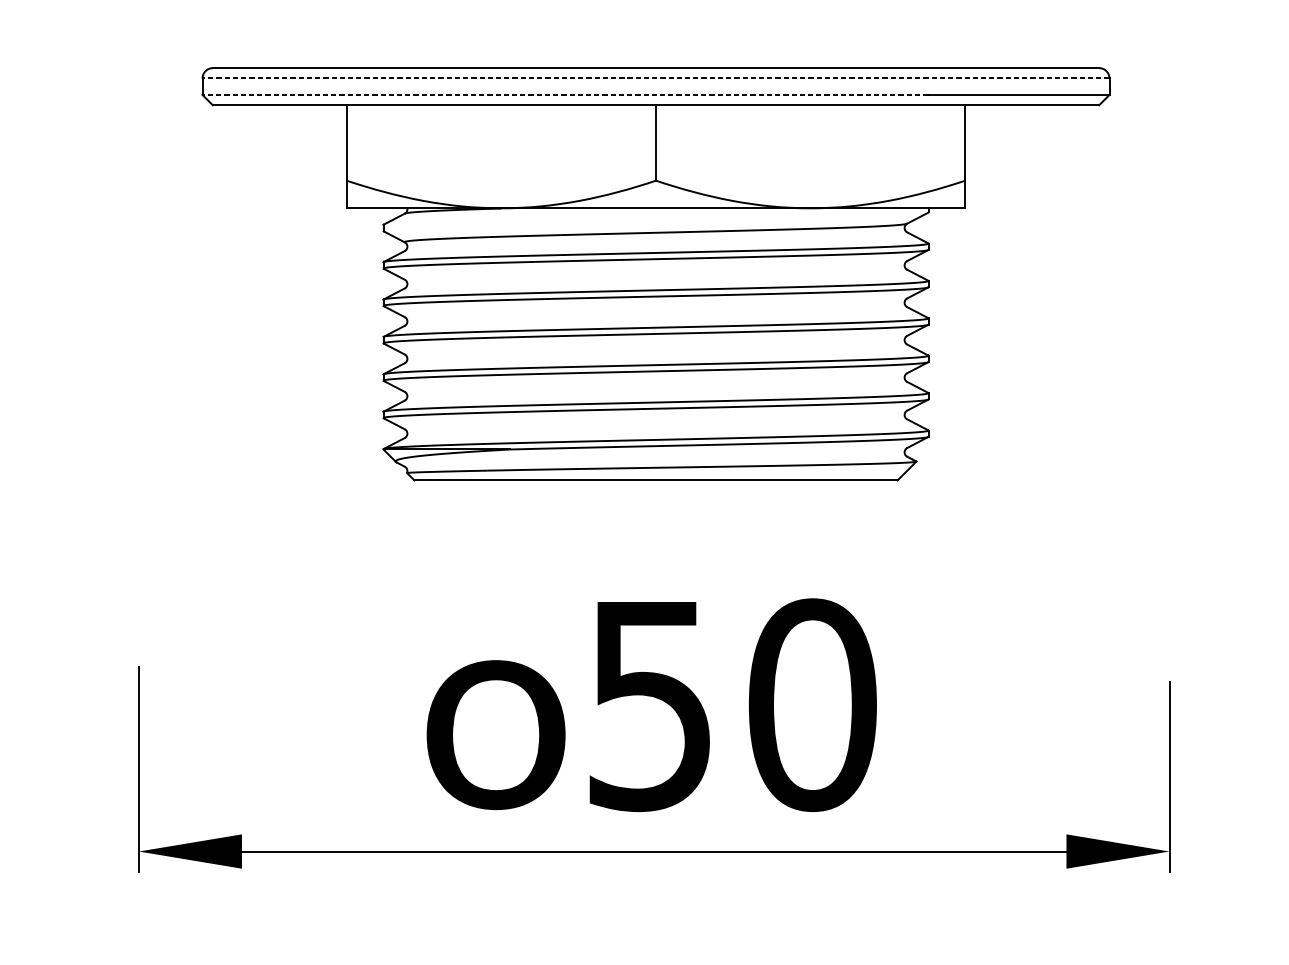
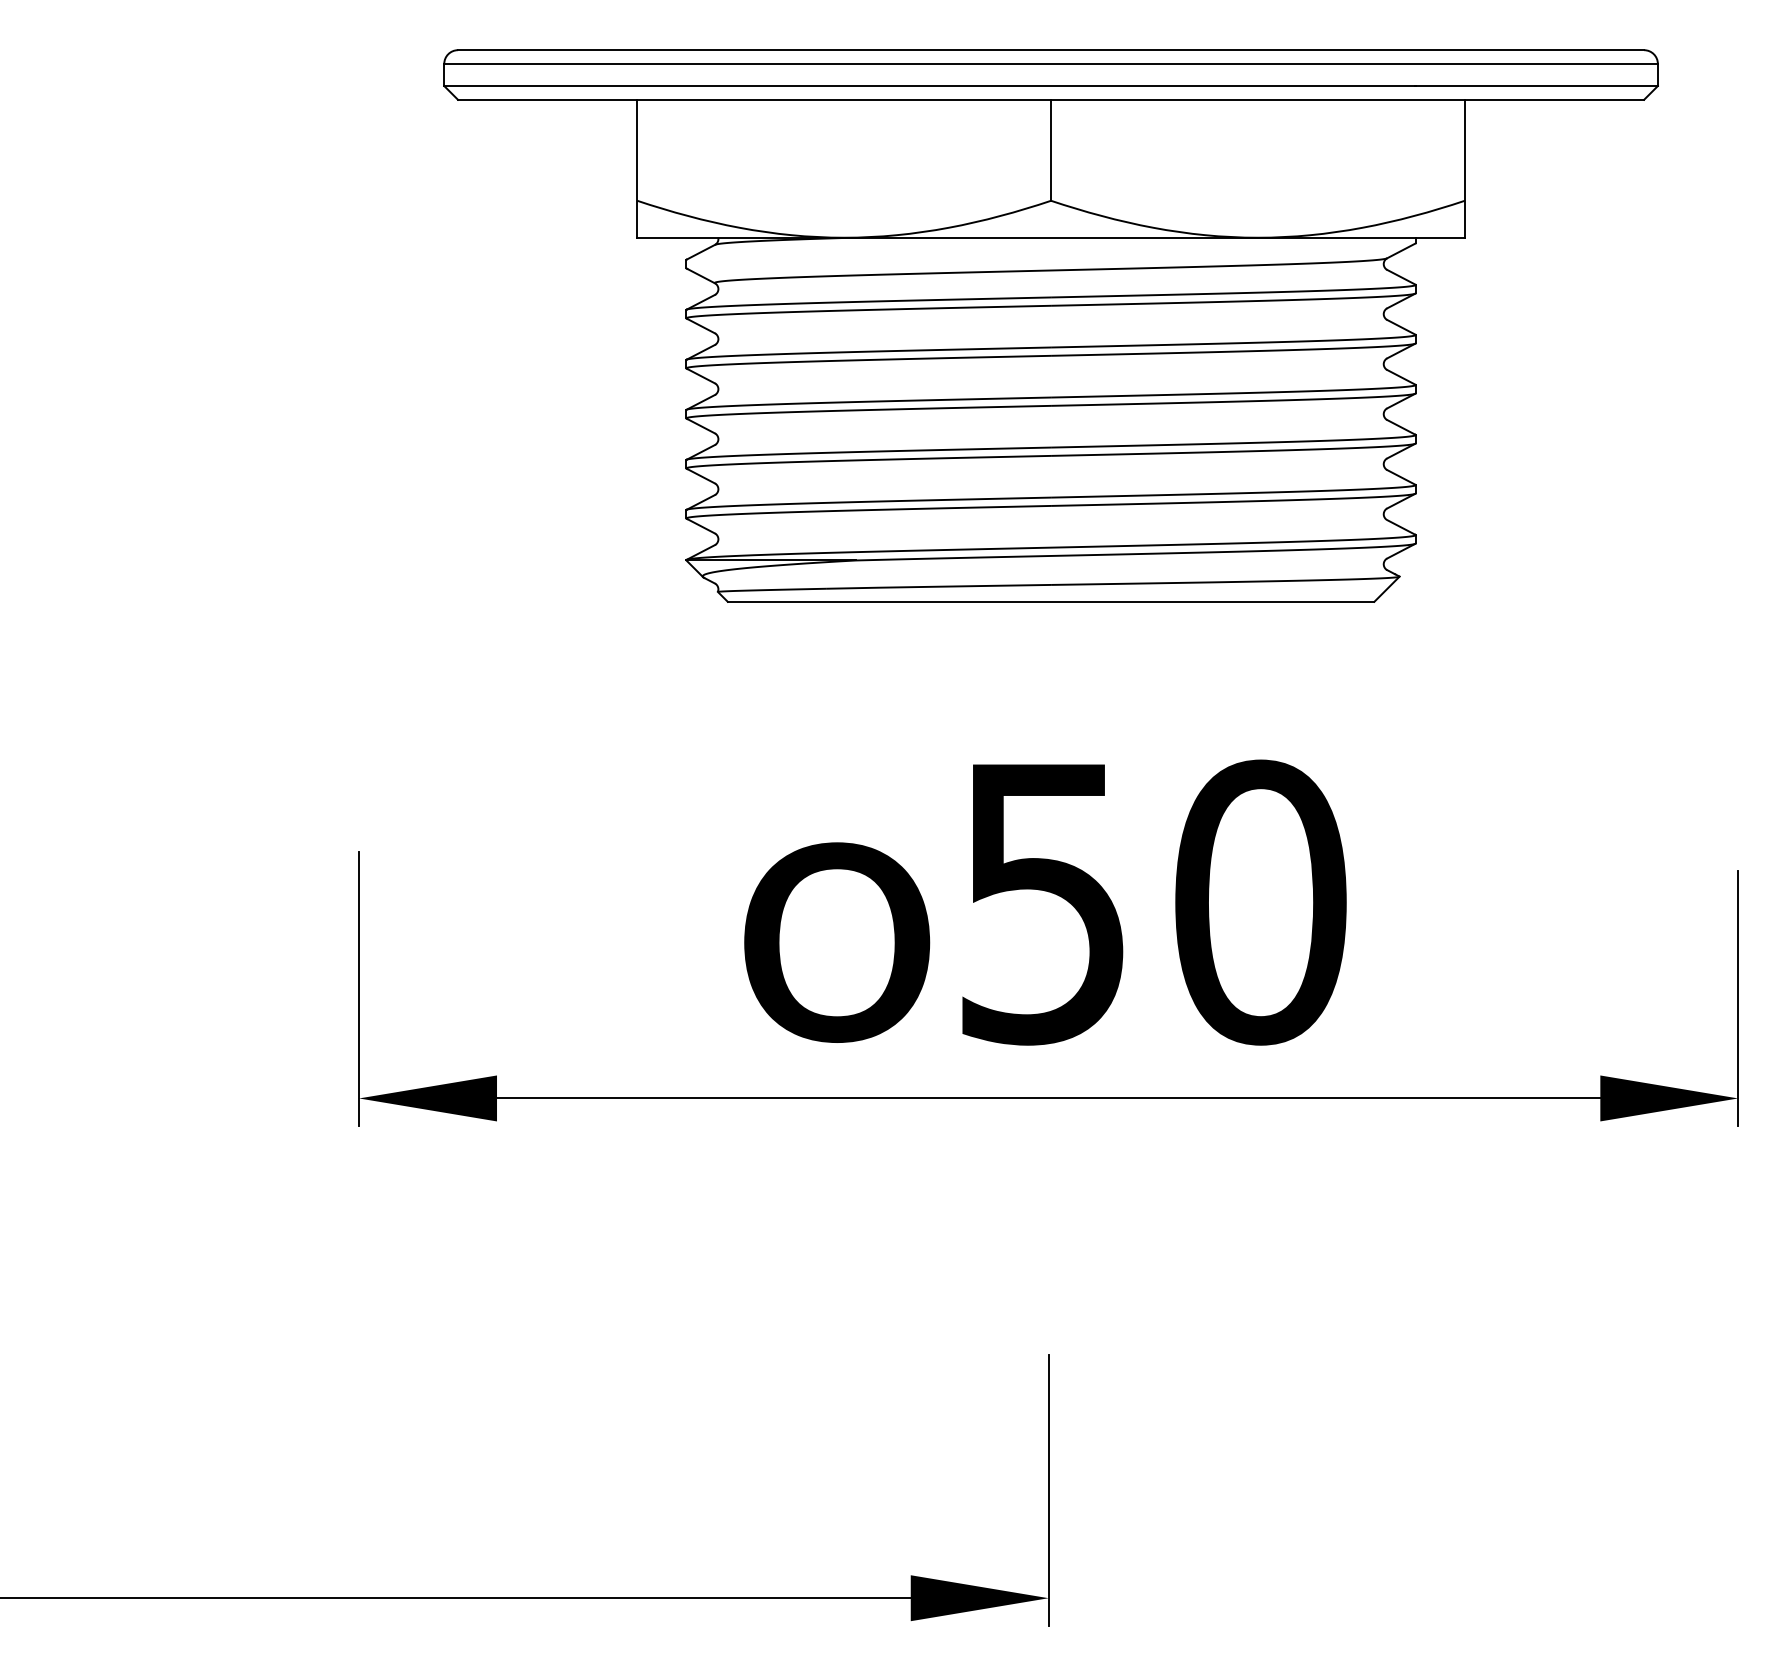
line: (656, 78) -> (1051, 63), dashed -> solid
line: (565, 95) -> (929, 86), dashed -> solid

